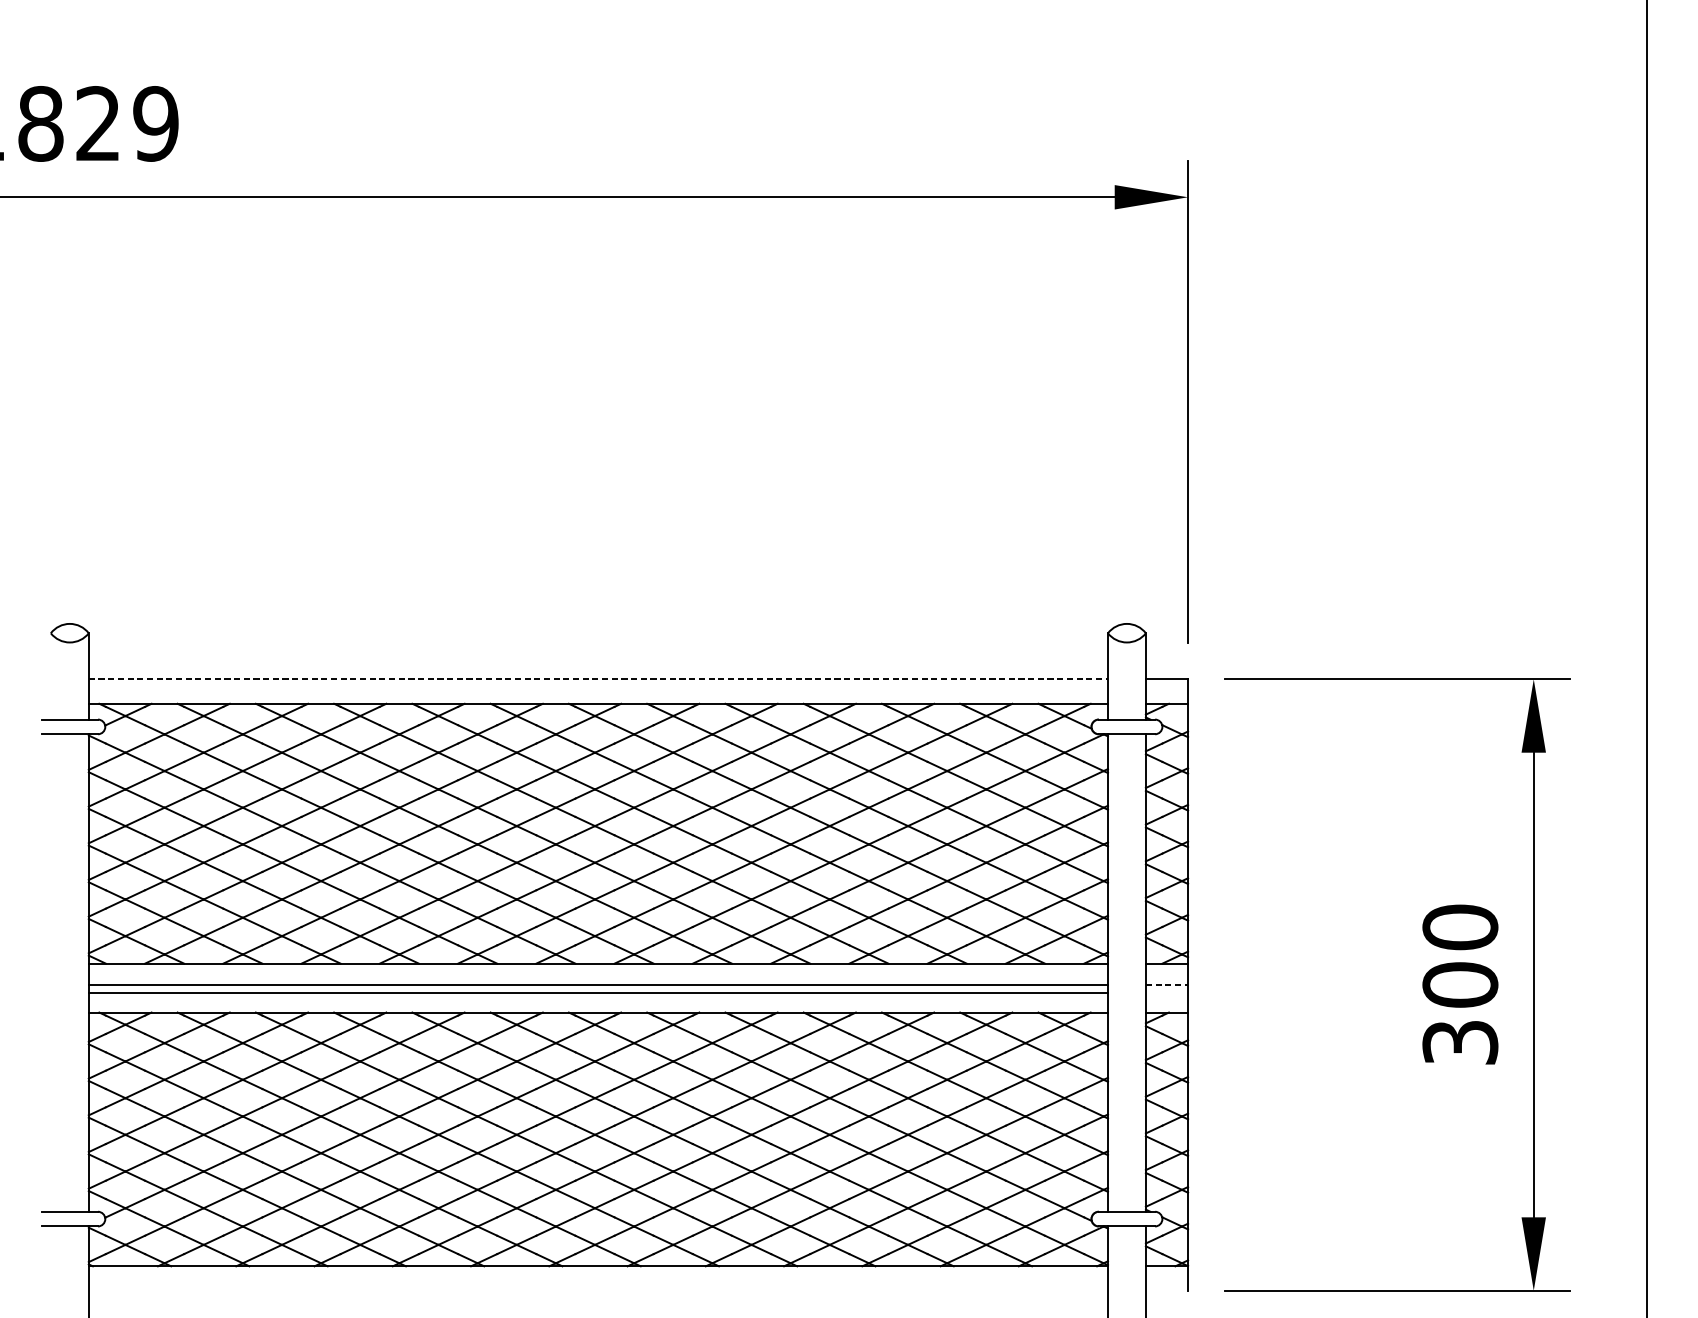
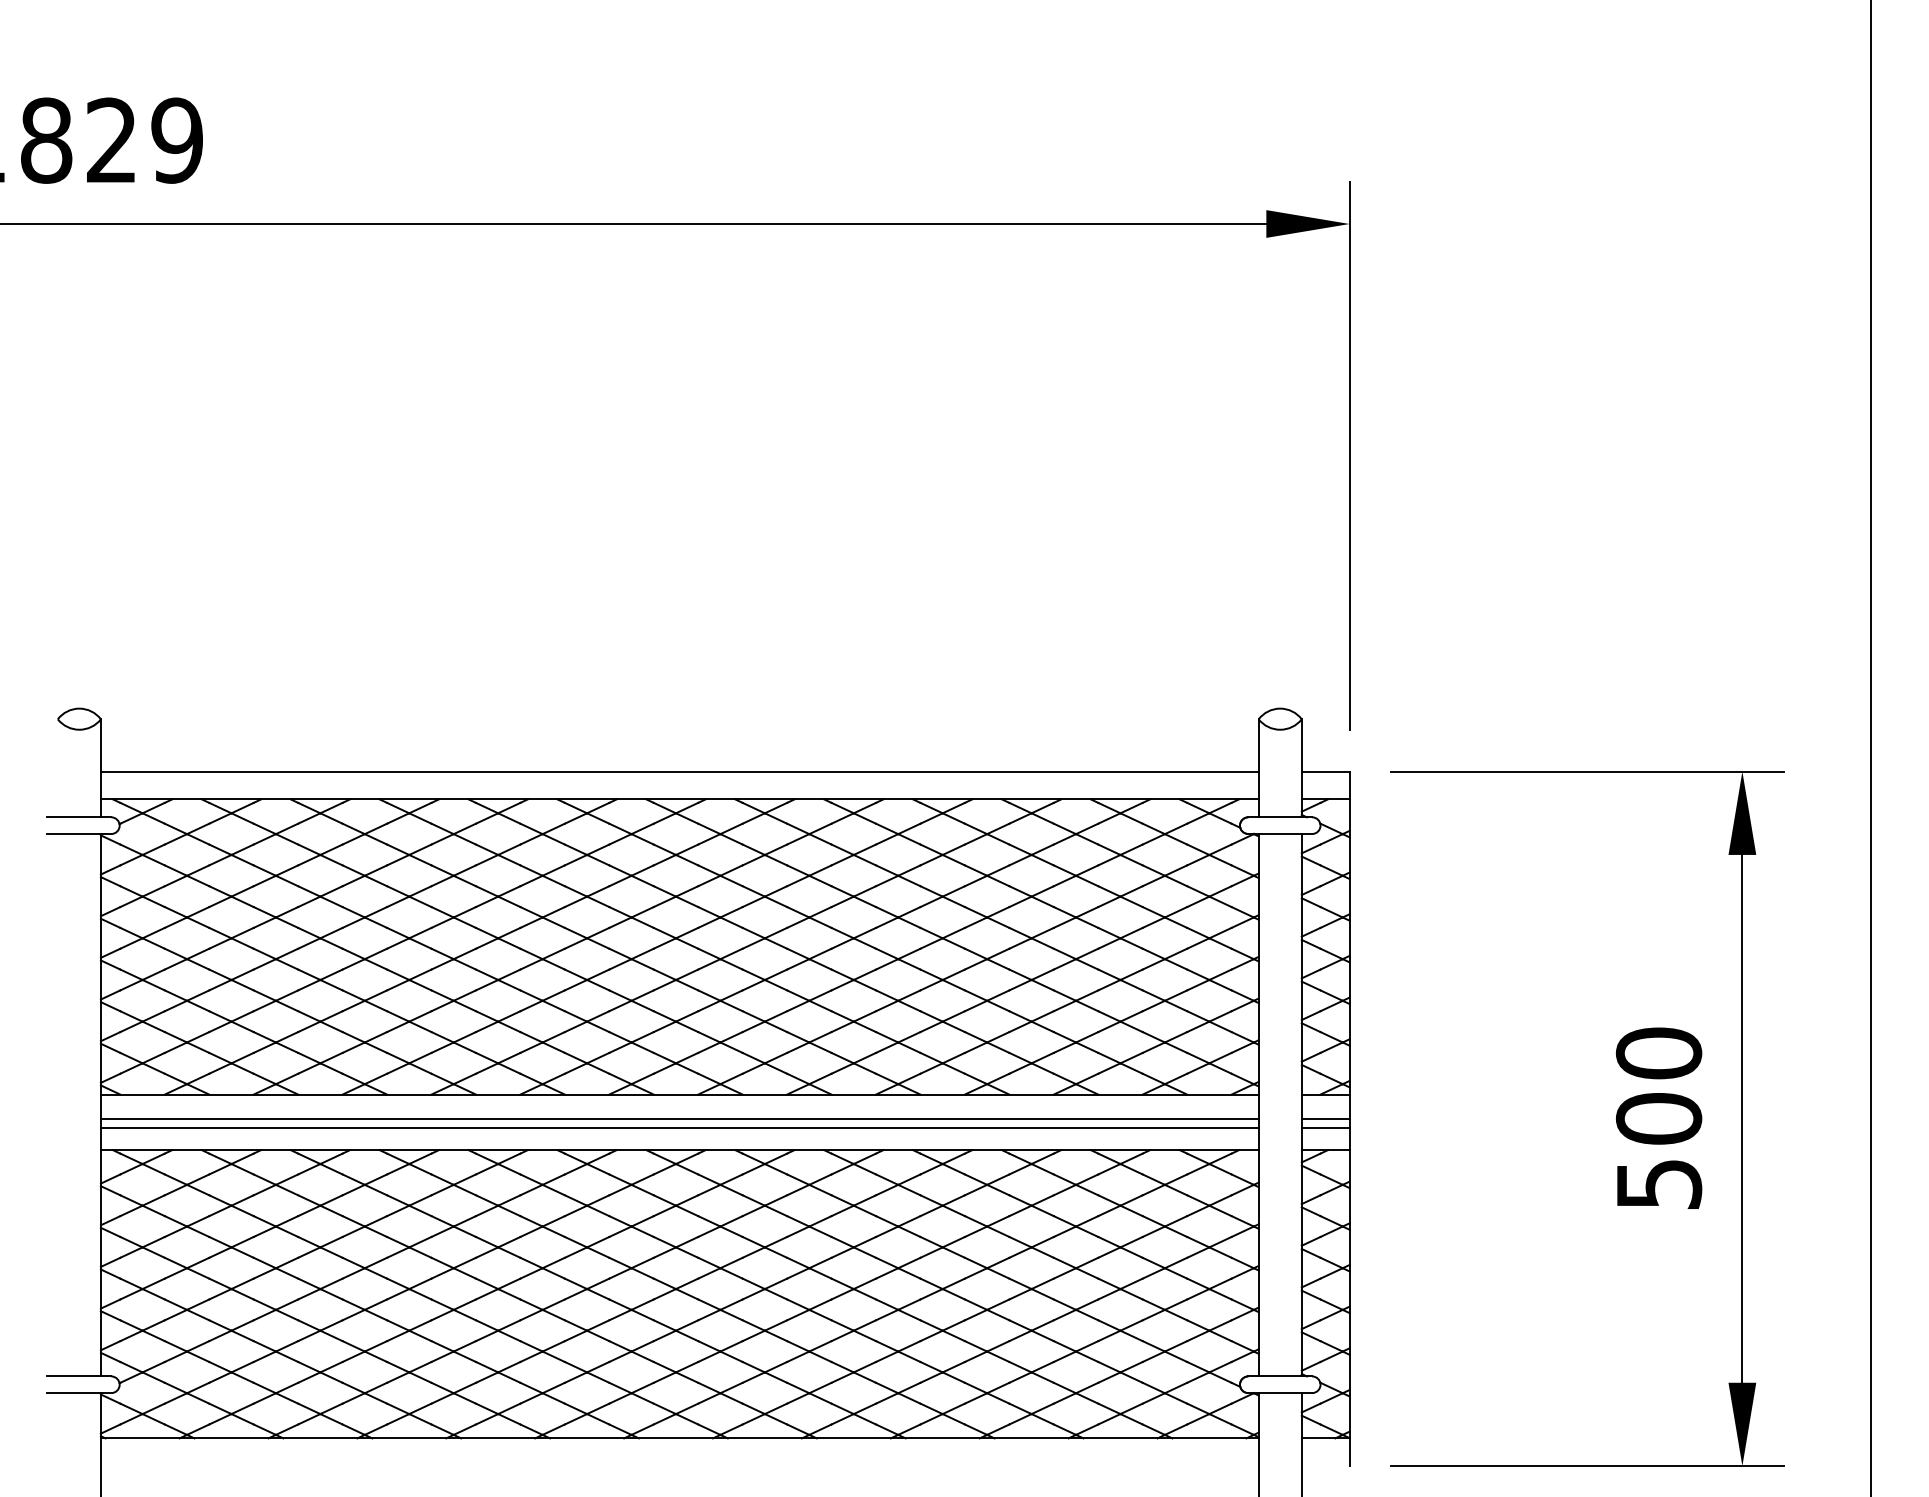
line: (598, 679) -> (679, 771), dashed -> solid
line: (1166, 984) -> (1325, 1118), dashed -> solid
line: (1166, 992) -> (1325, 1127), added
text: (1459, 1042) -> (1658, 1184), 300 -> 500

